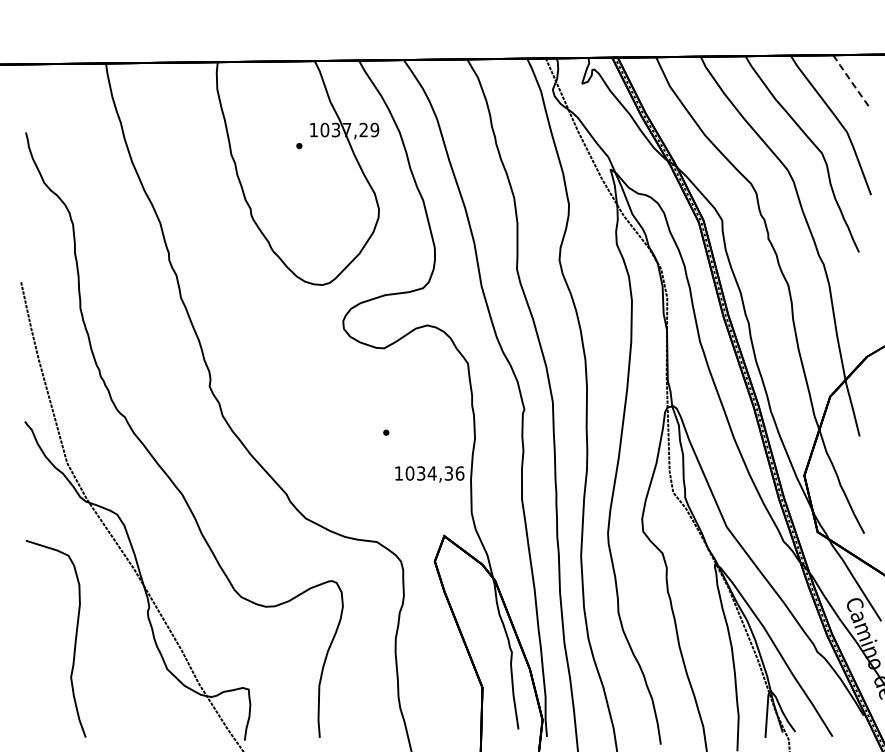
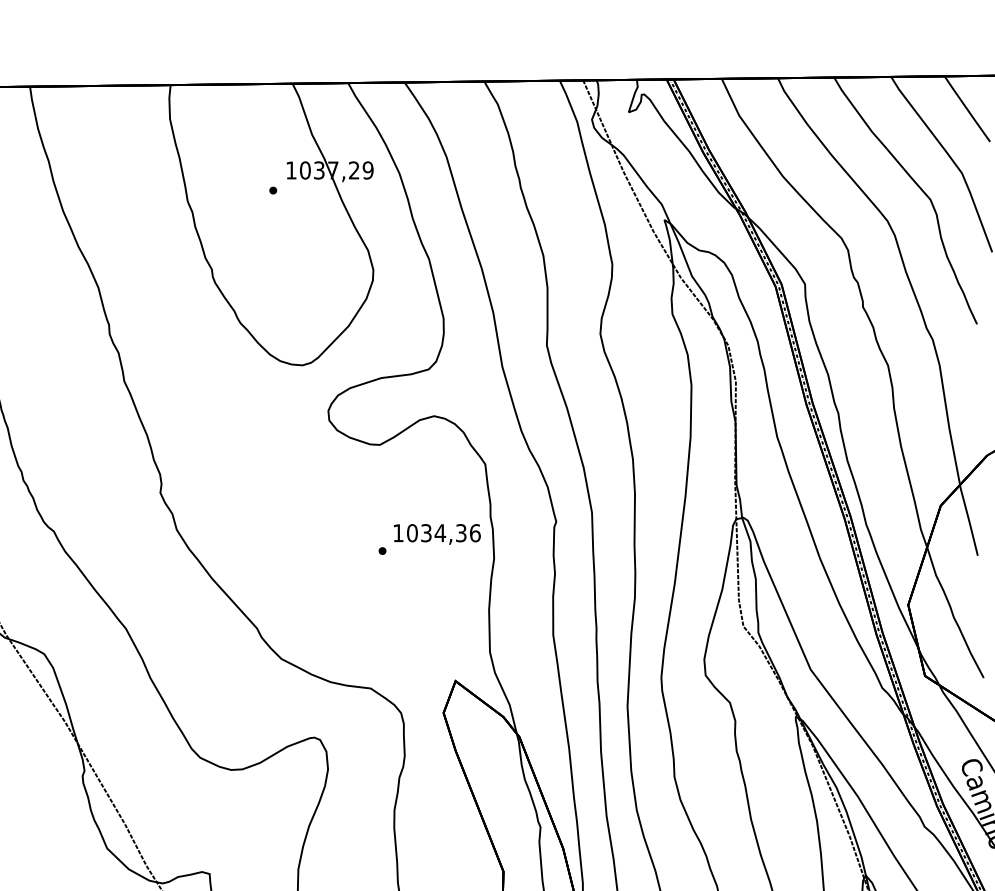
line: (851, 81) -> (967, 109), dashed -> solid
text: (429, 474) -> (436, 534), moved

